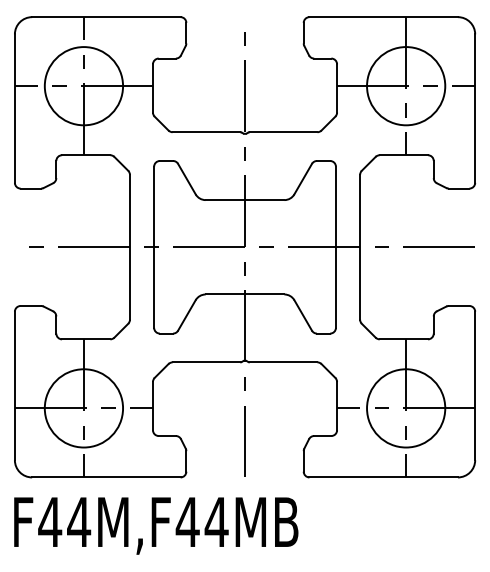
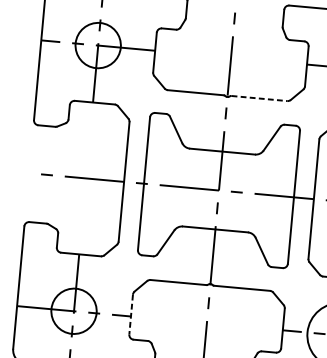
circle: (83, 86) -> (97, 45), size x0.7
line: (283, 132) -> (259, 98), solid -> dashed
line: (152, 406) -> (130, 314), solid -> dashed
circle: (83, 408) -> (73, 311), size x0.7

